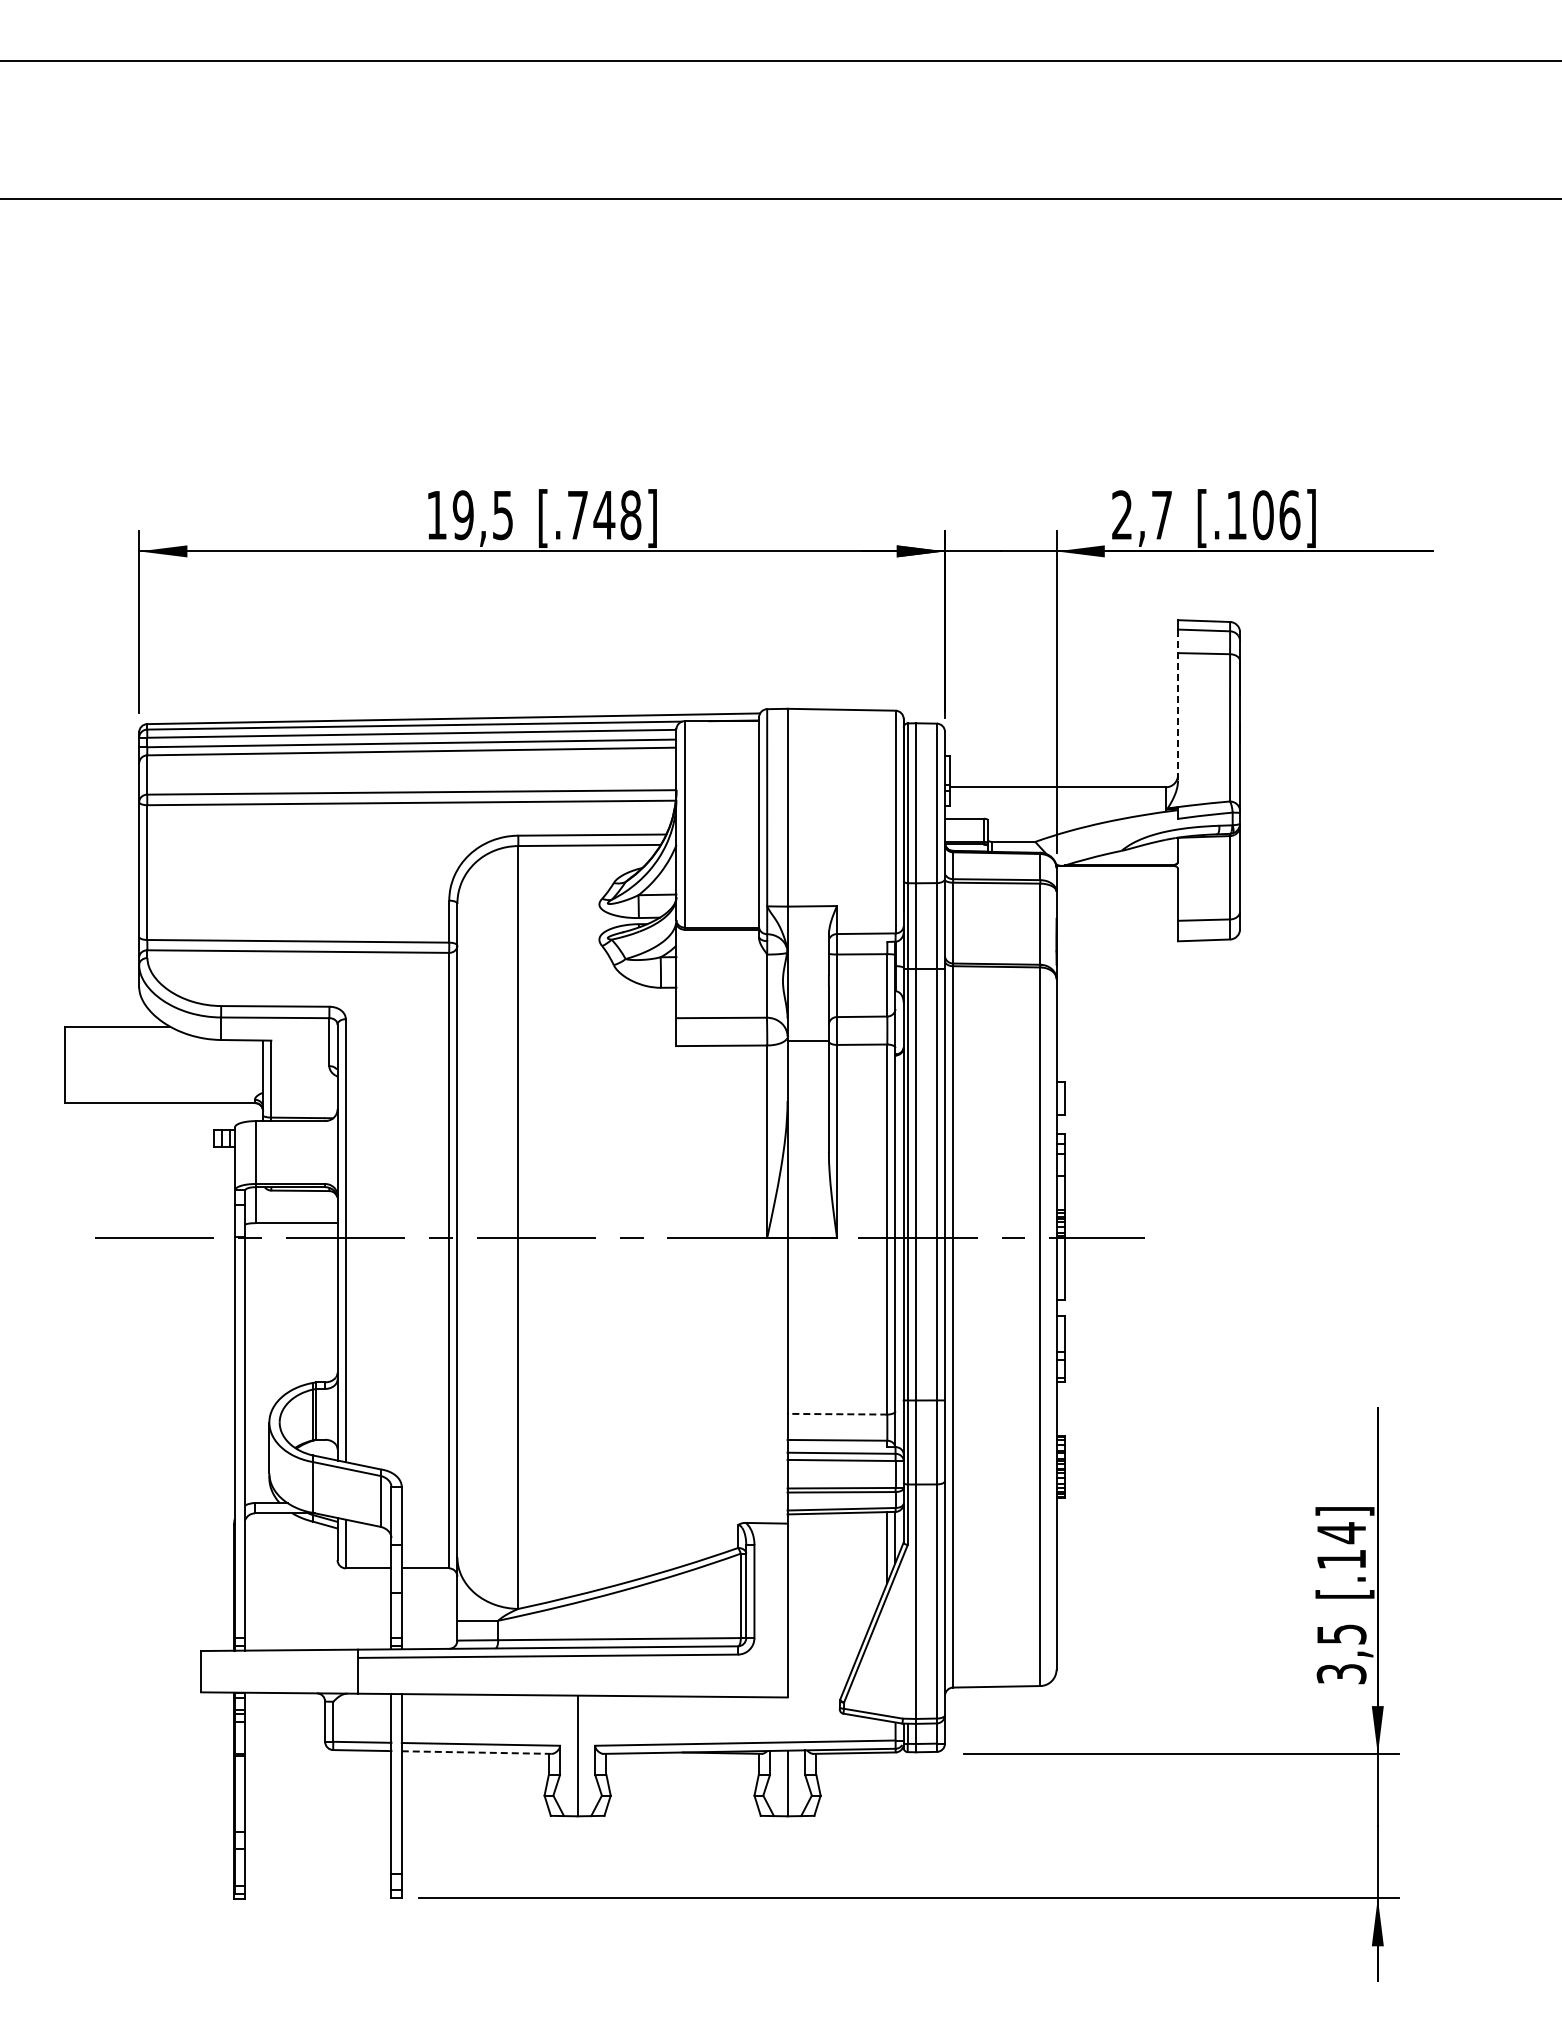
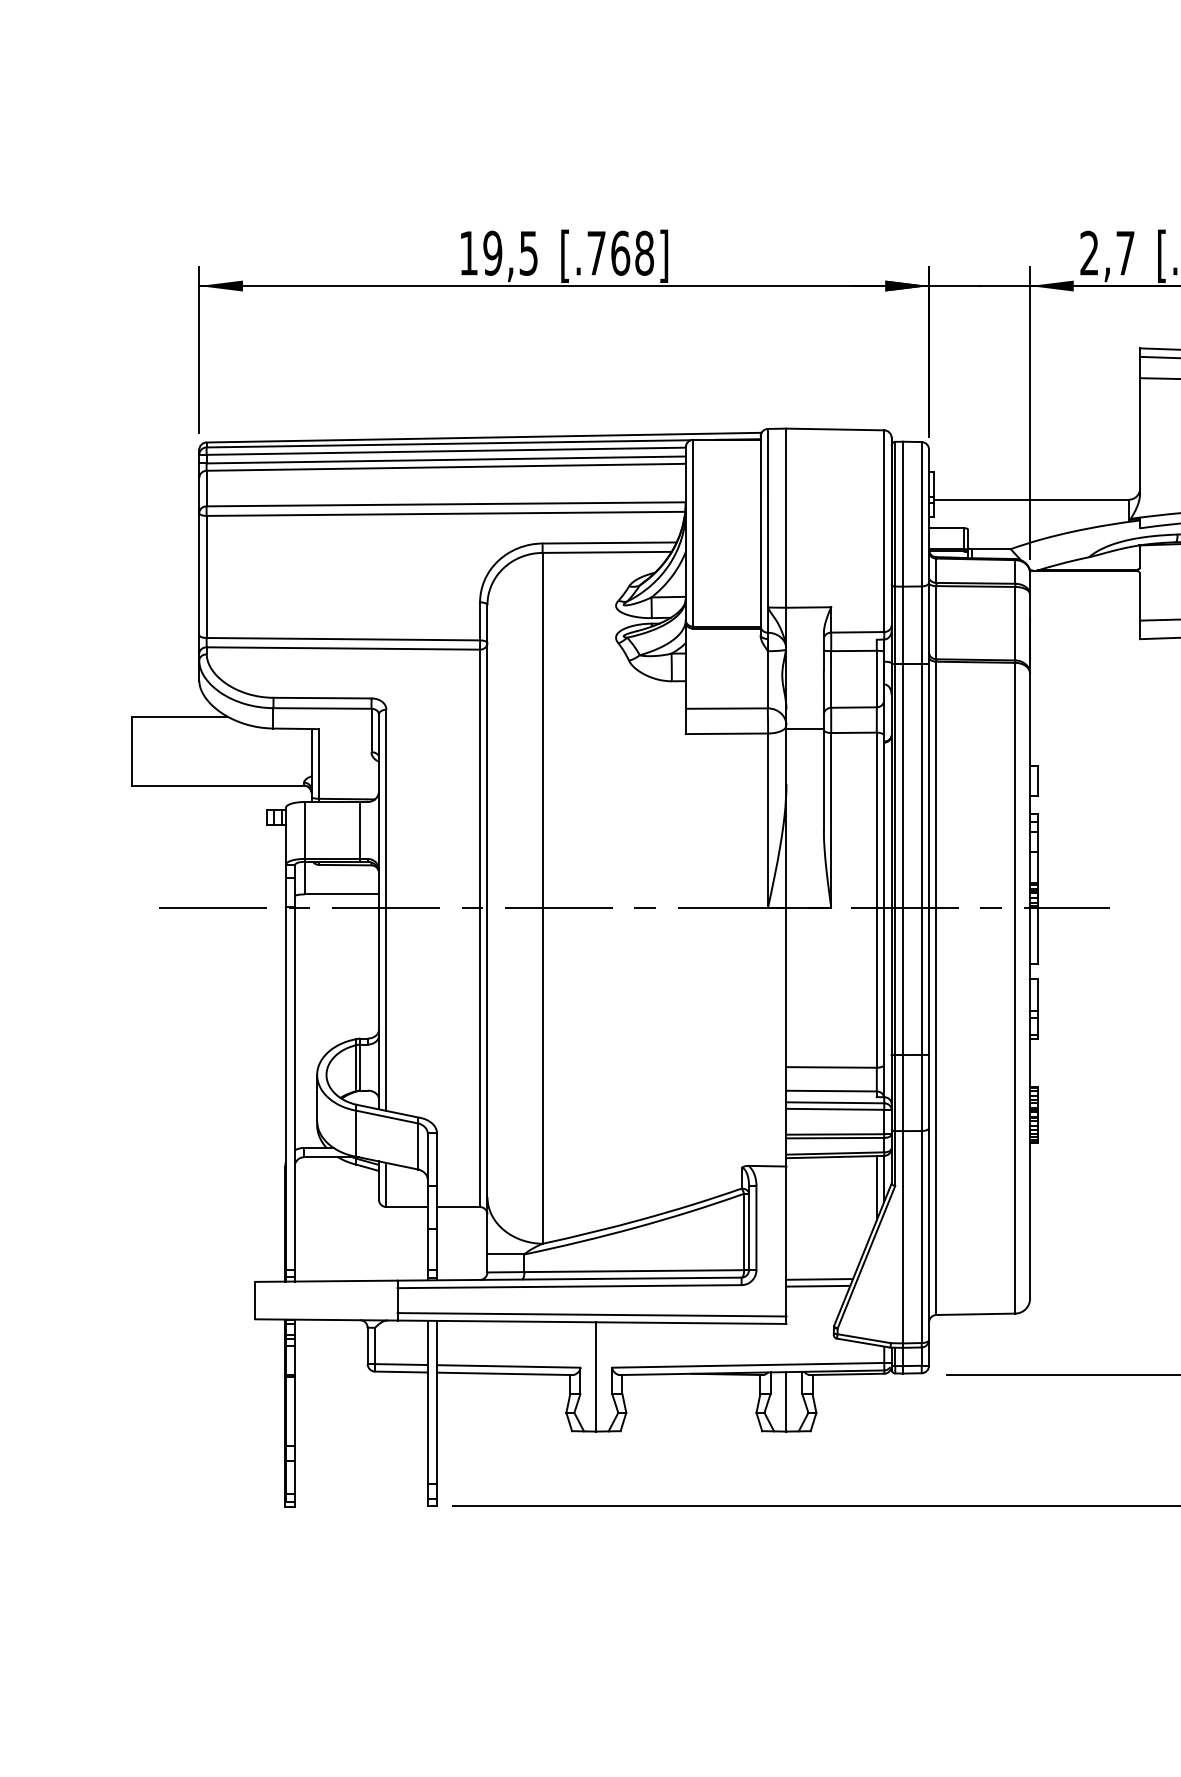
text: (604, 515) -> (620, 253), [.748] -> [.768]
line: (1178, 705) -> (1140, 425), dashed -> solid
line: (316, 1154) -> (359, 832), added
line: (837, 1414) -> (831, 1067), dashed -> solid
line: (824, 1647) -> (819, 1278), added
line: (822, 1655) -> (818, 1285), added
line: (572, 1687) -> (591, 1314), added
line: (477, 1752) -> (505, 1373), dashed -> solid

